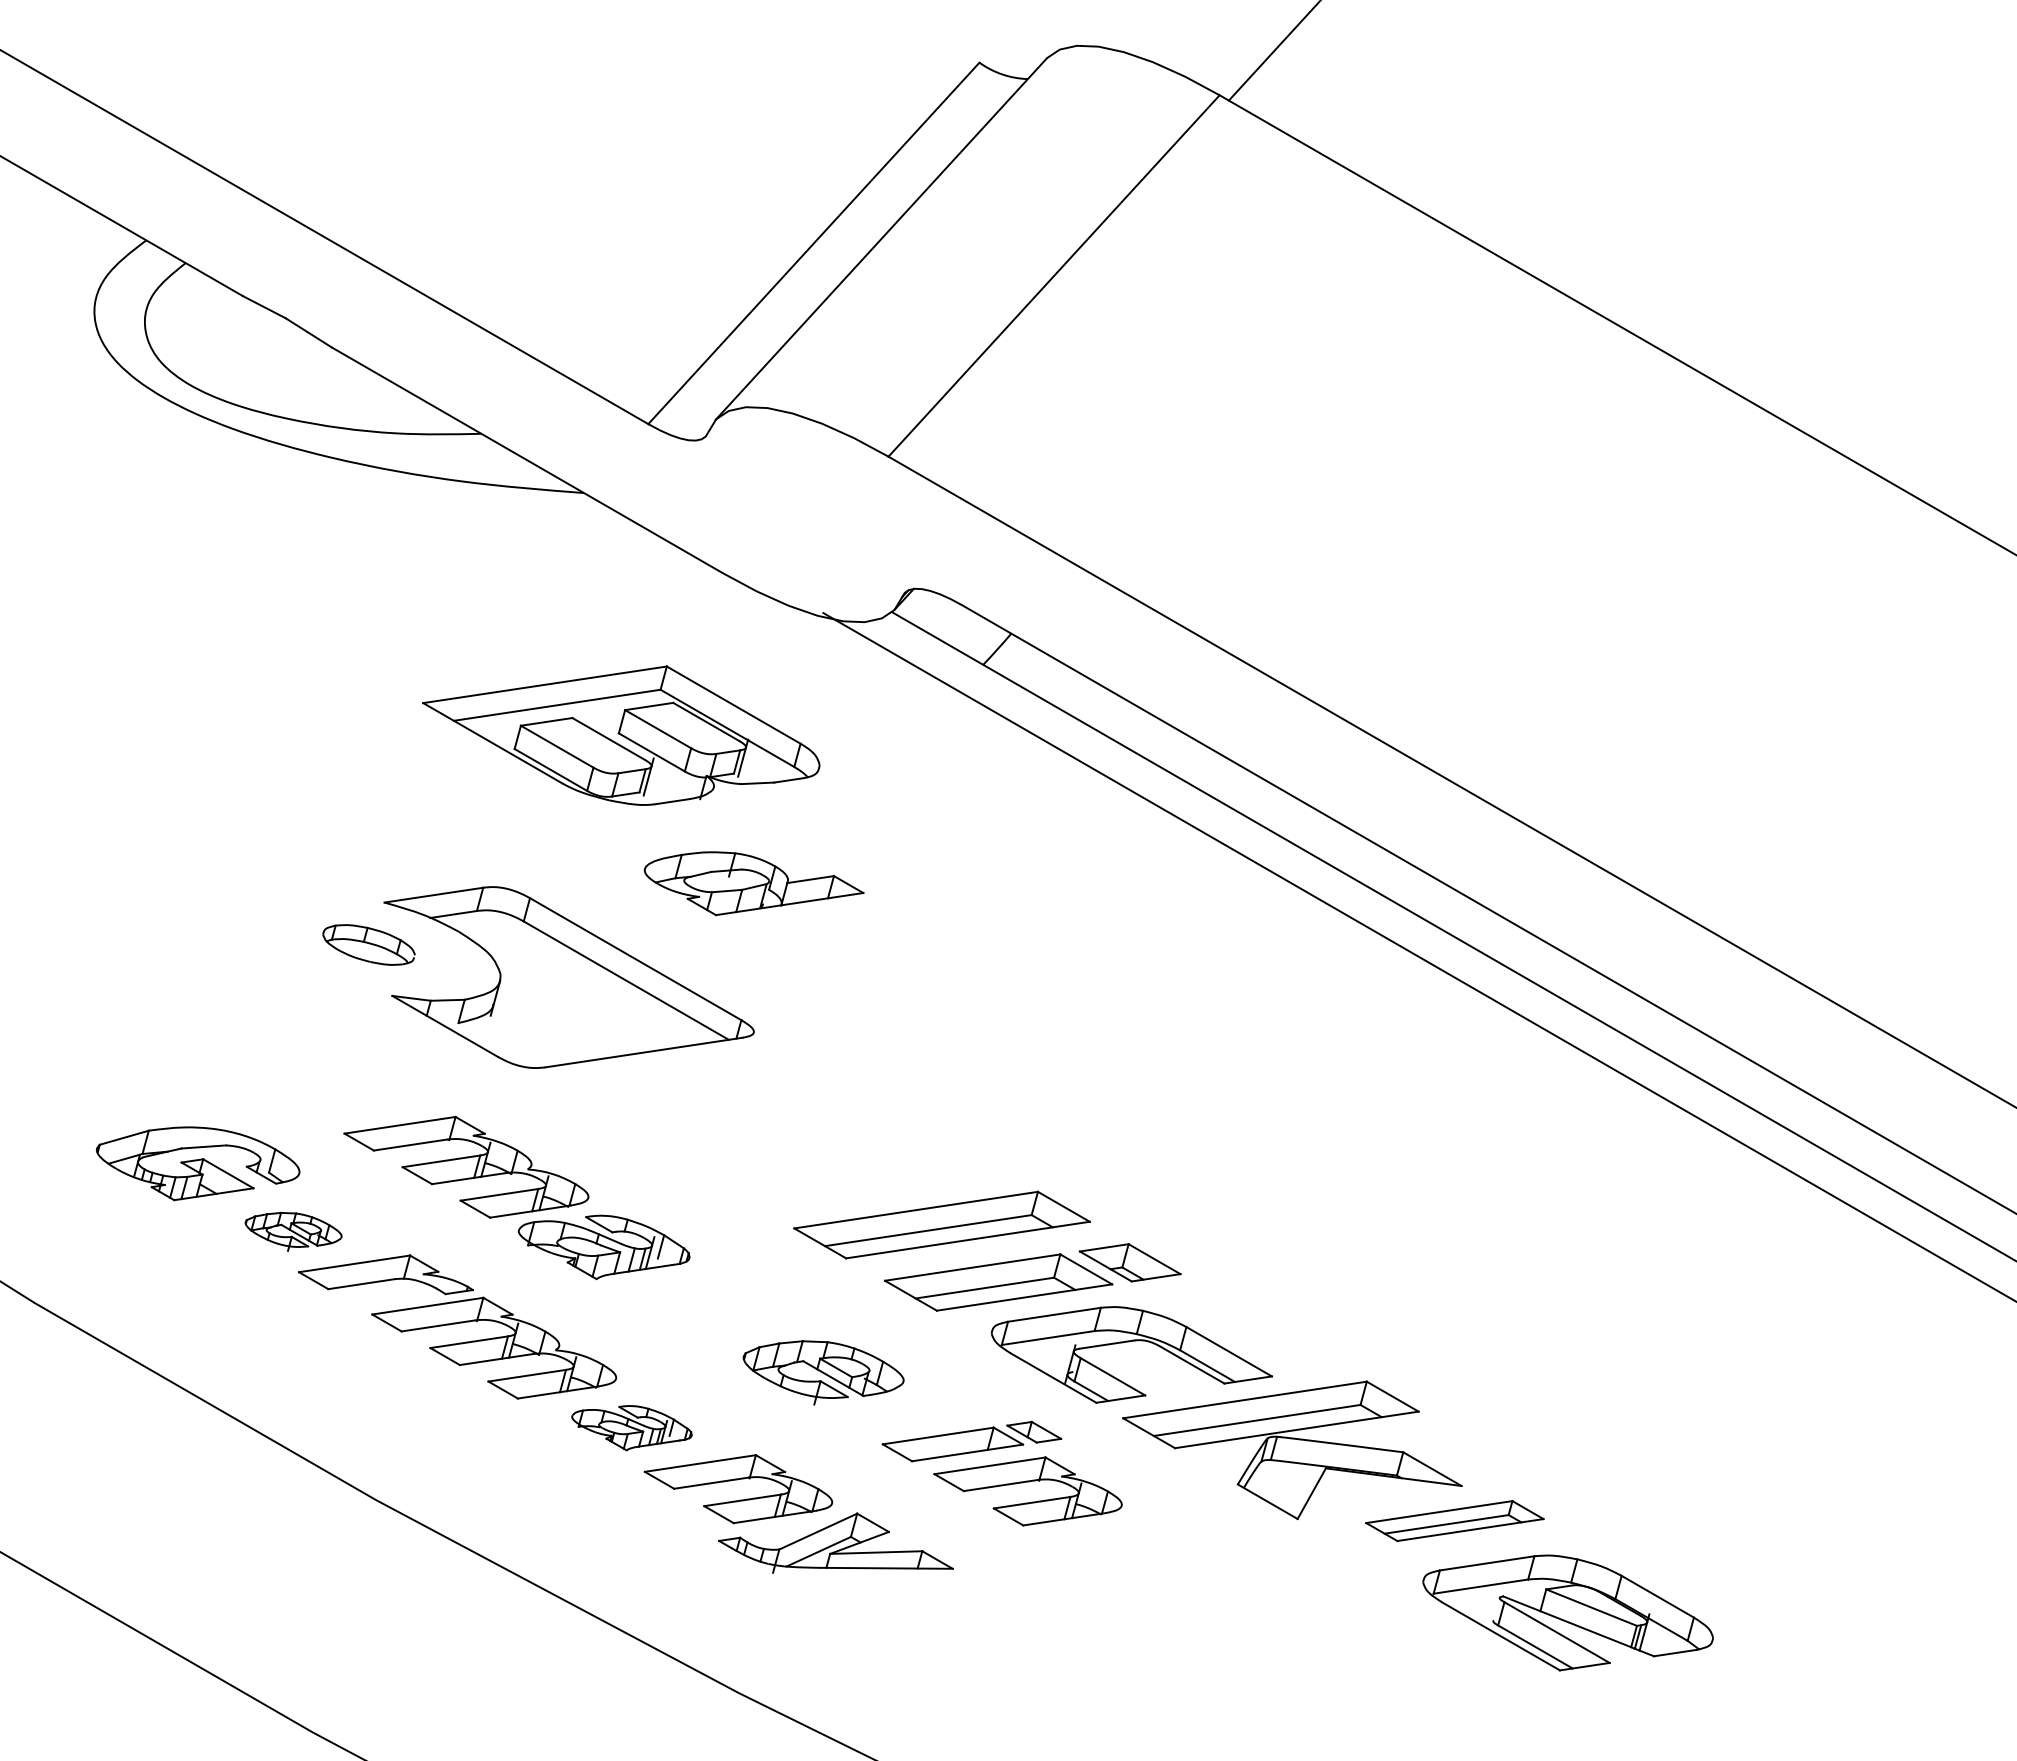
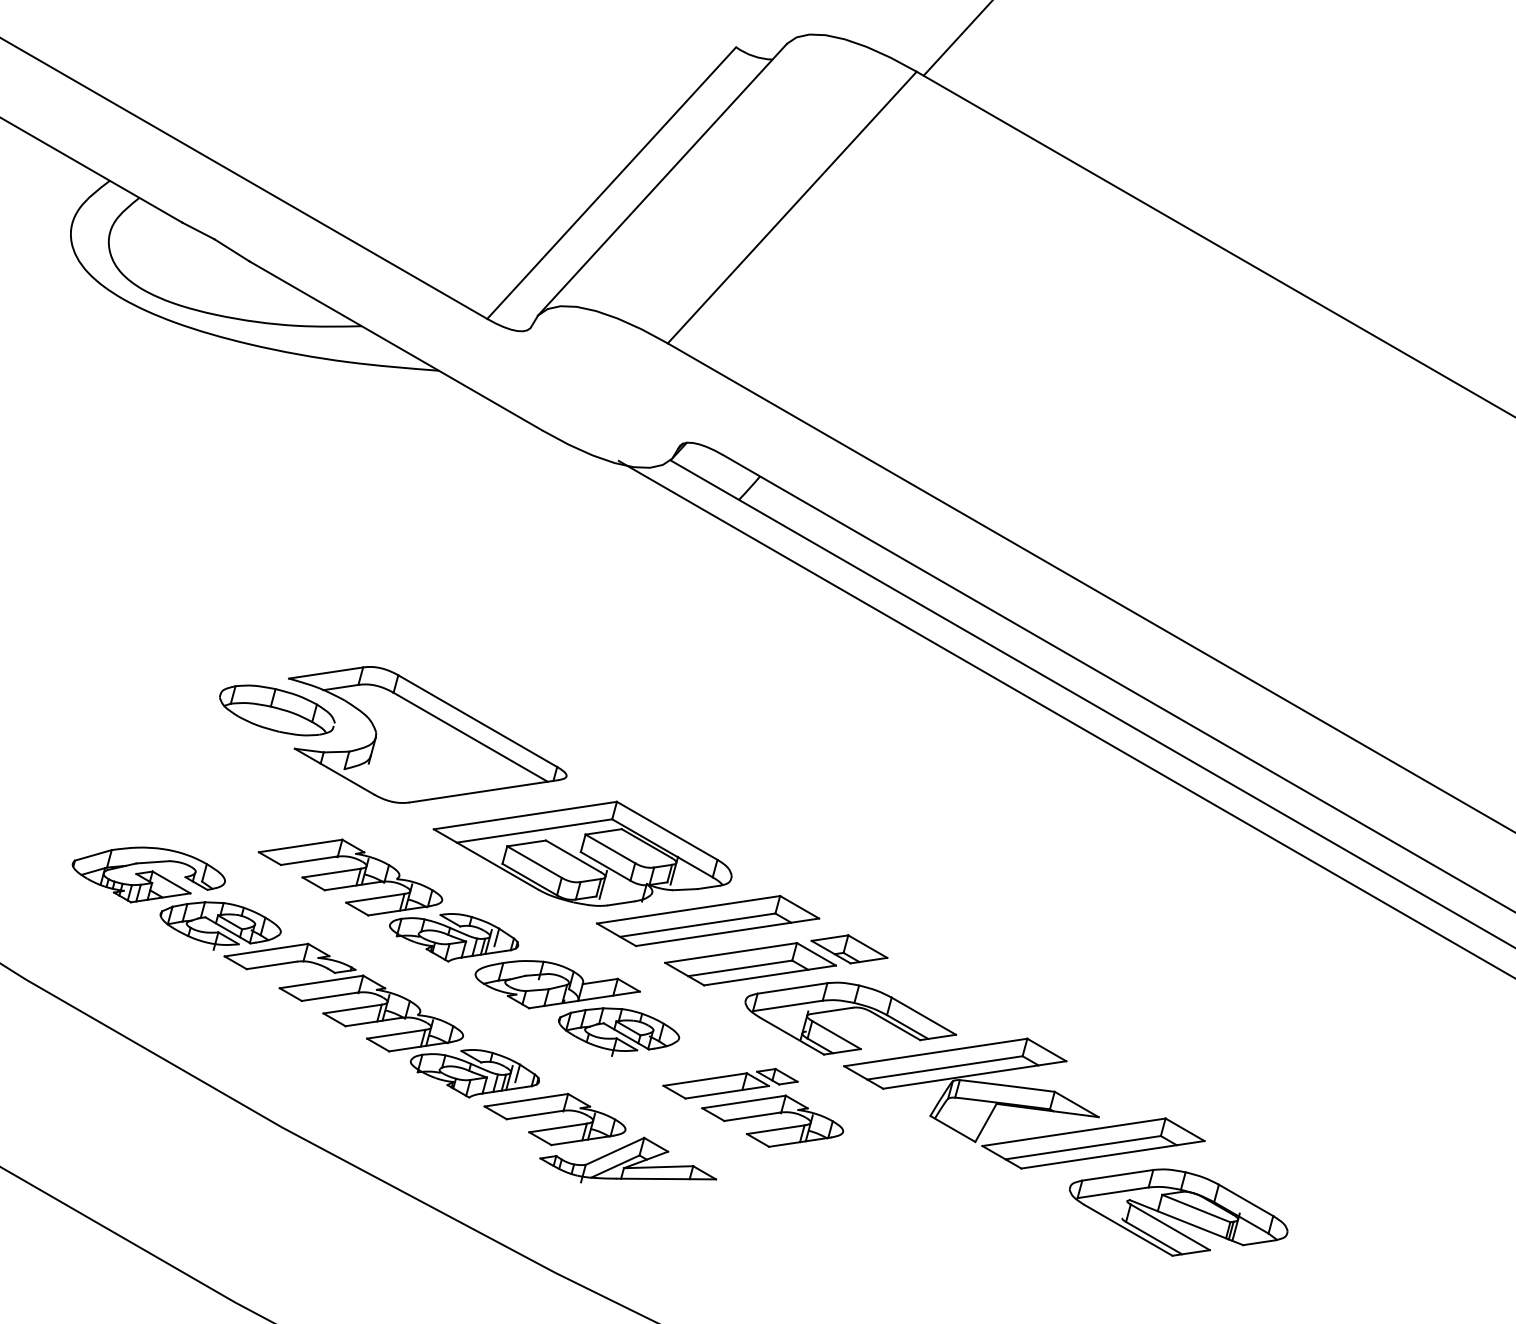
part: (621, 735) -> (582, 853), moved
part: (753, 883) -> (557, 984), moved
part: (368, 944) -> (276, 710), size x1.67
part: (293, 1231) -> (220, 925), size x1.67
part: (631, 1427) -> (474, 1073), size x1.43
part: (1454, 1520) -> (1093, 1143), size x1.67

